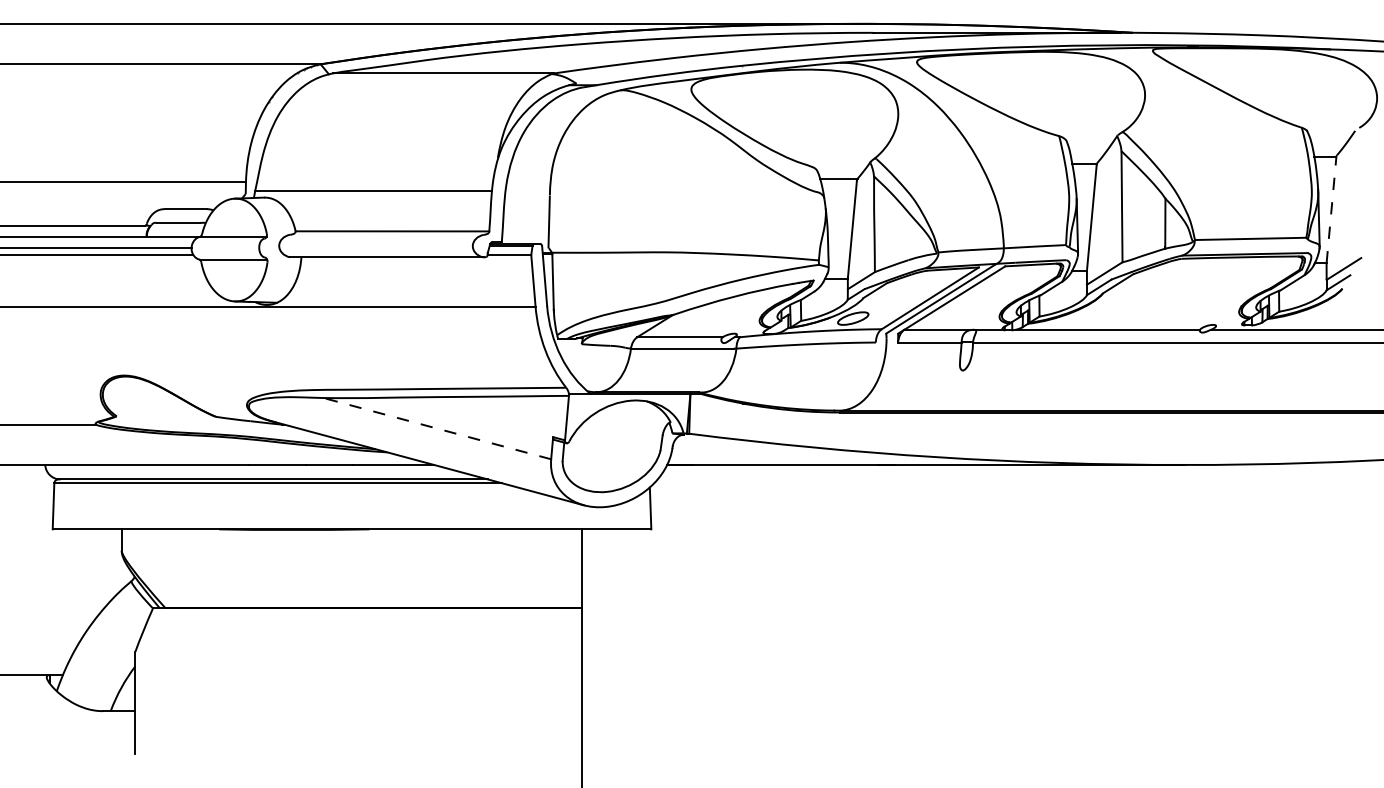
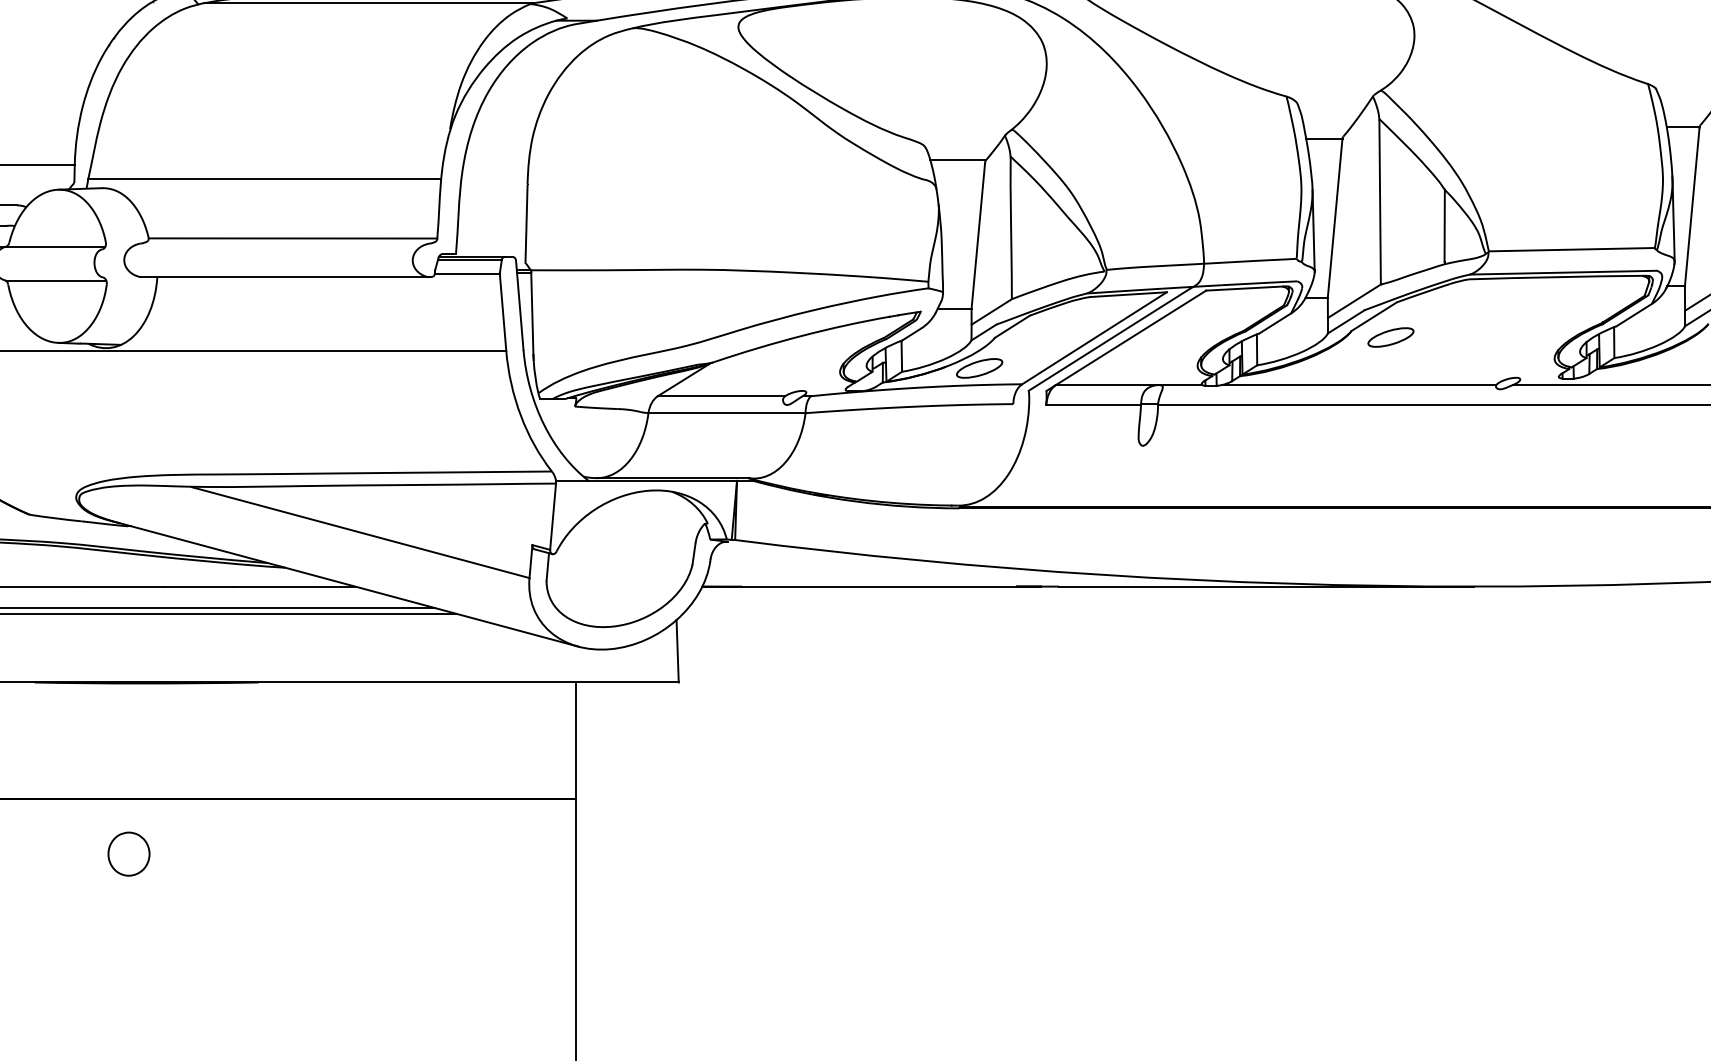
line: (1331, 209) -> (1692, 205), dashed -> solid
part: (1129, 297) -> (1391, 336), added
line: (437, 428) -> (360, 532), dashed -> solid
part: (282, 644) -> (129, 854), added

